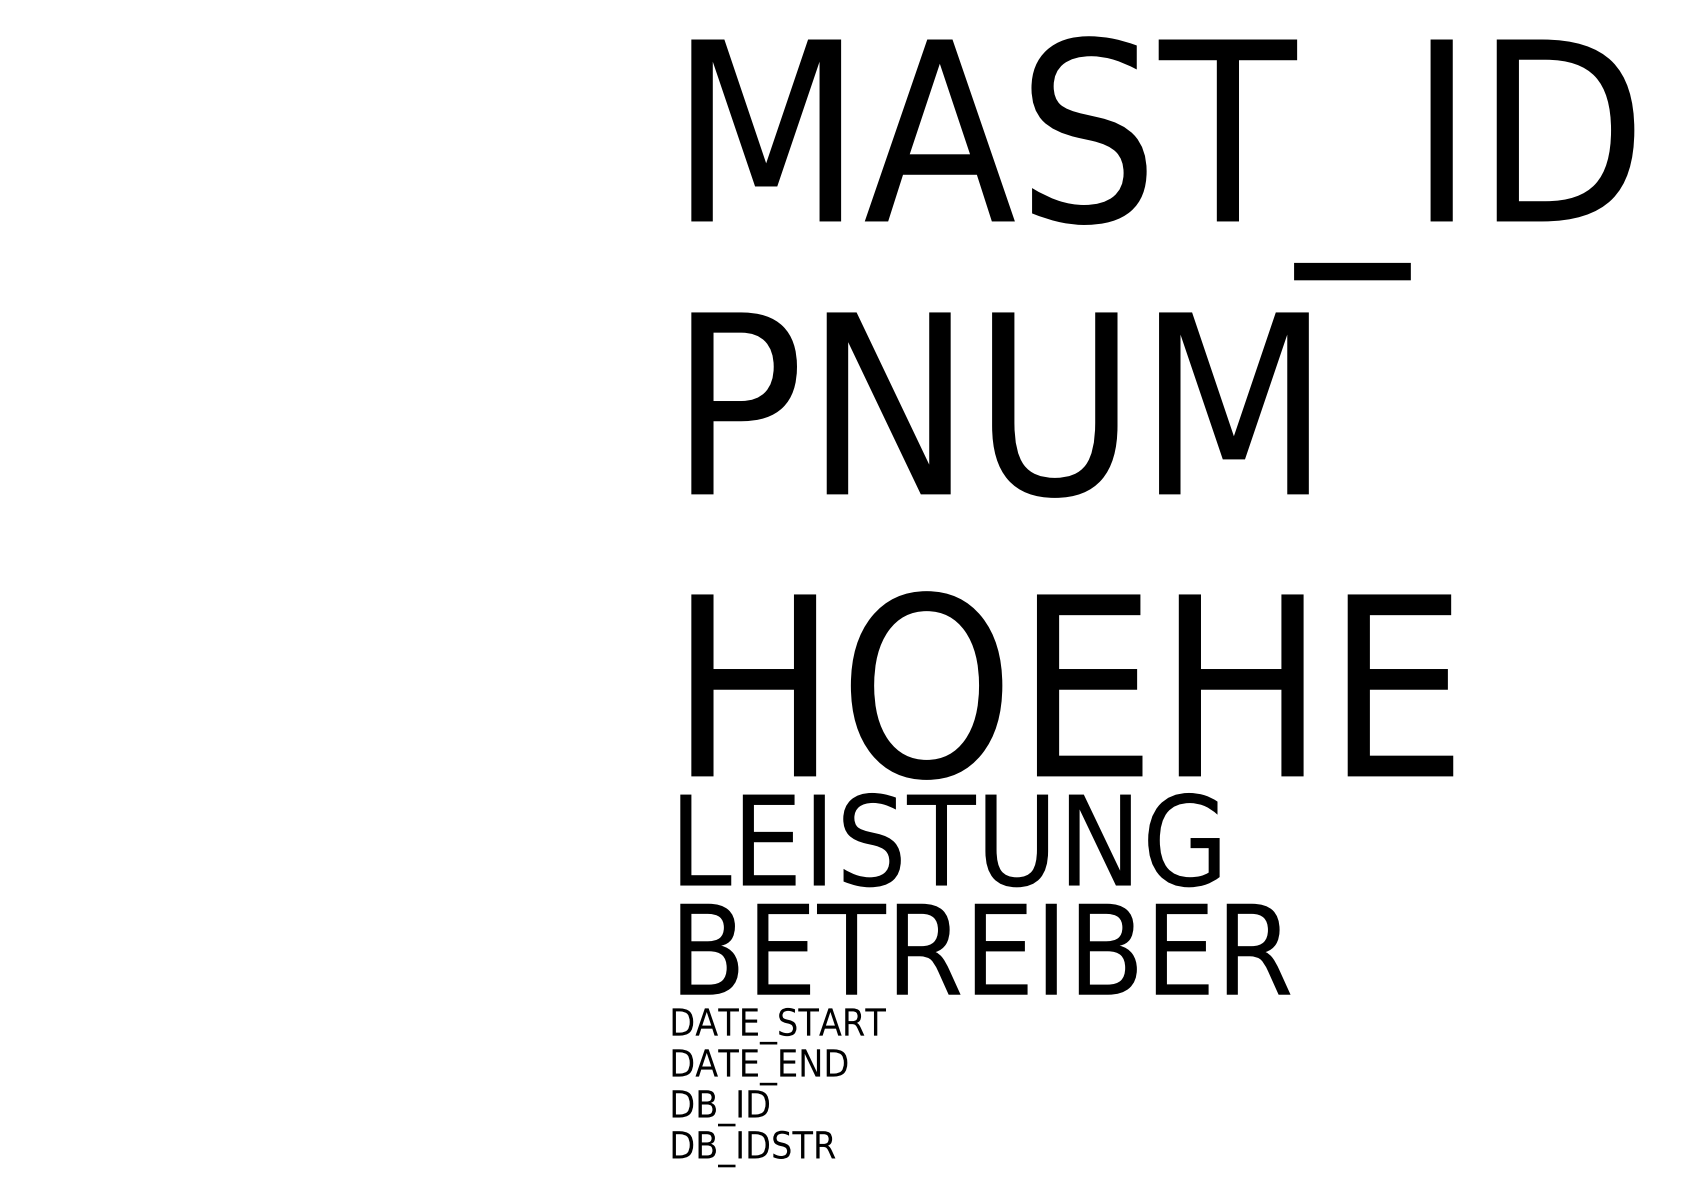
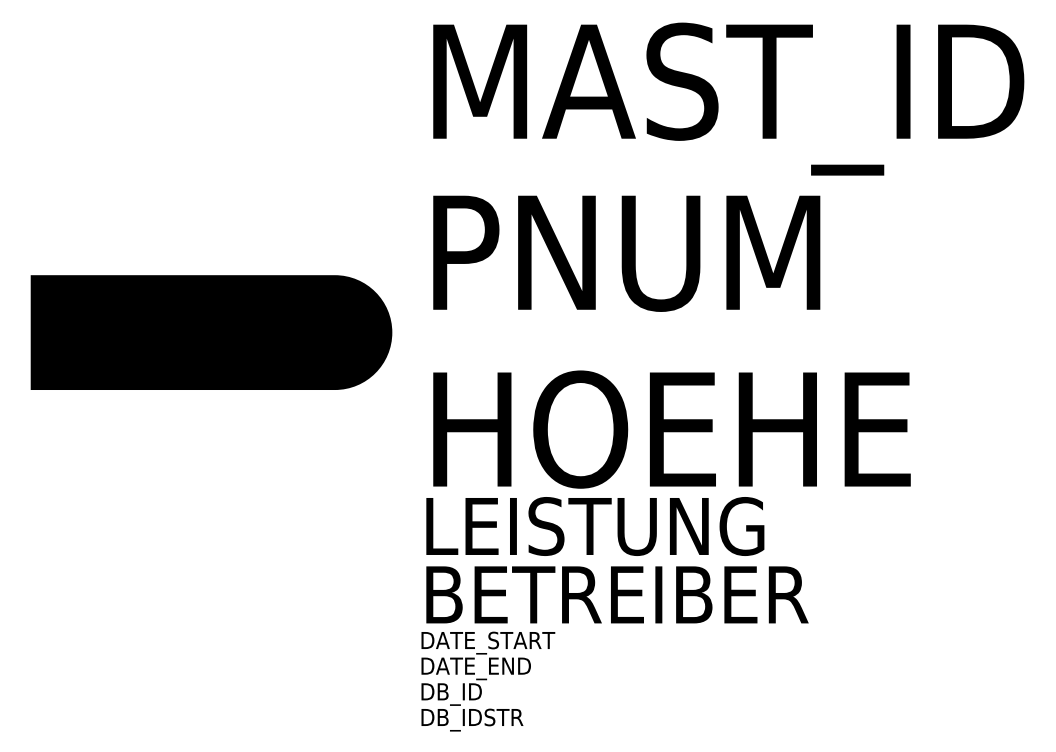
part: (337, 530) -> (211, 332), added

